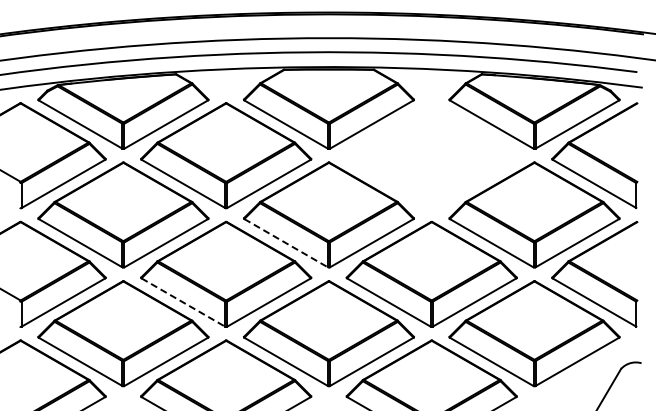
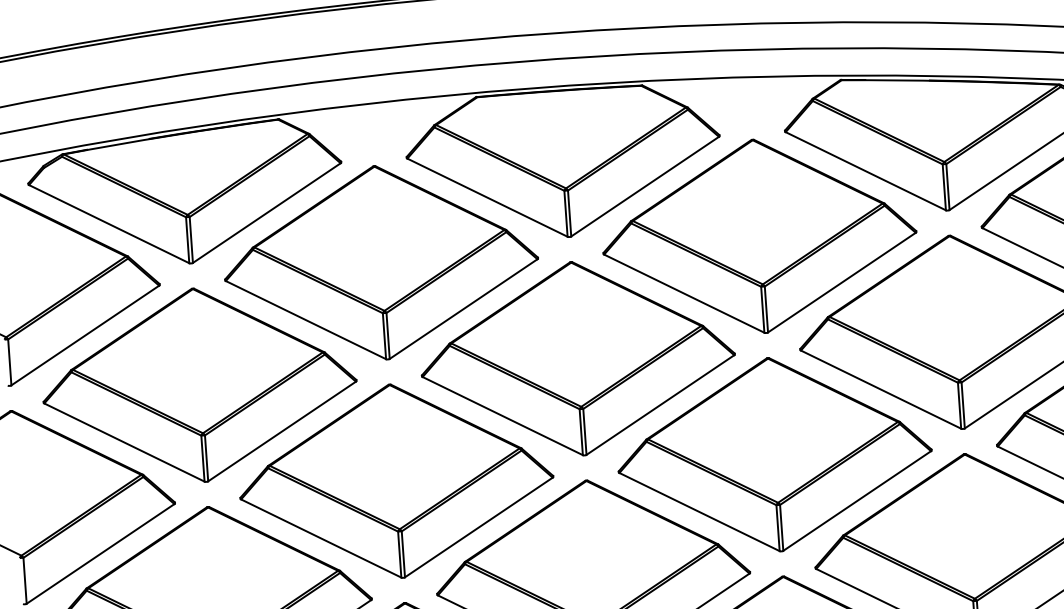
part: (431, 155) -> (758, 235), added
line: (286, 243) -> (503, 416), dashed -> solid
line: (183, 302) -> (321, 538), dashed -> solid

